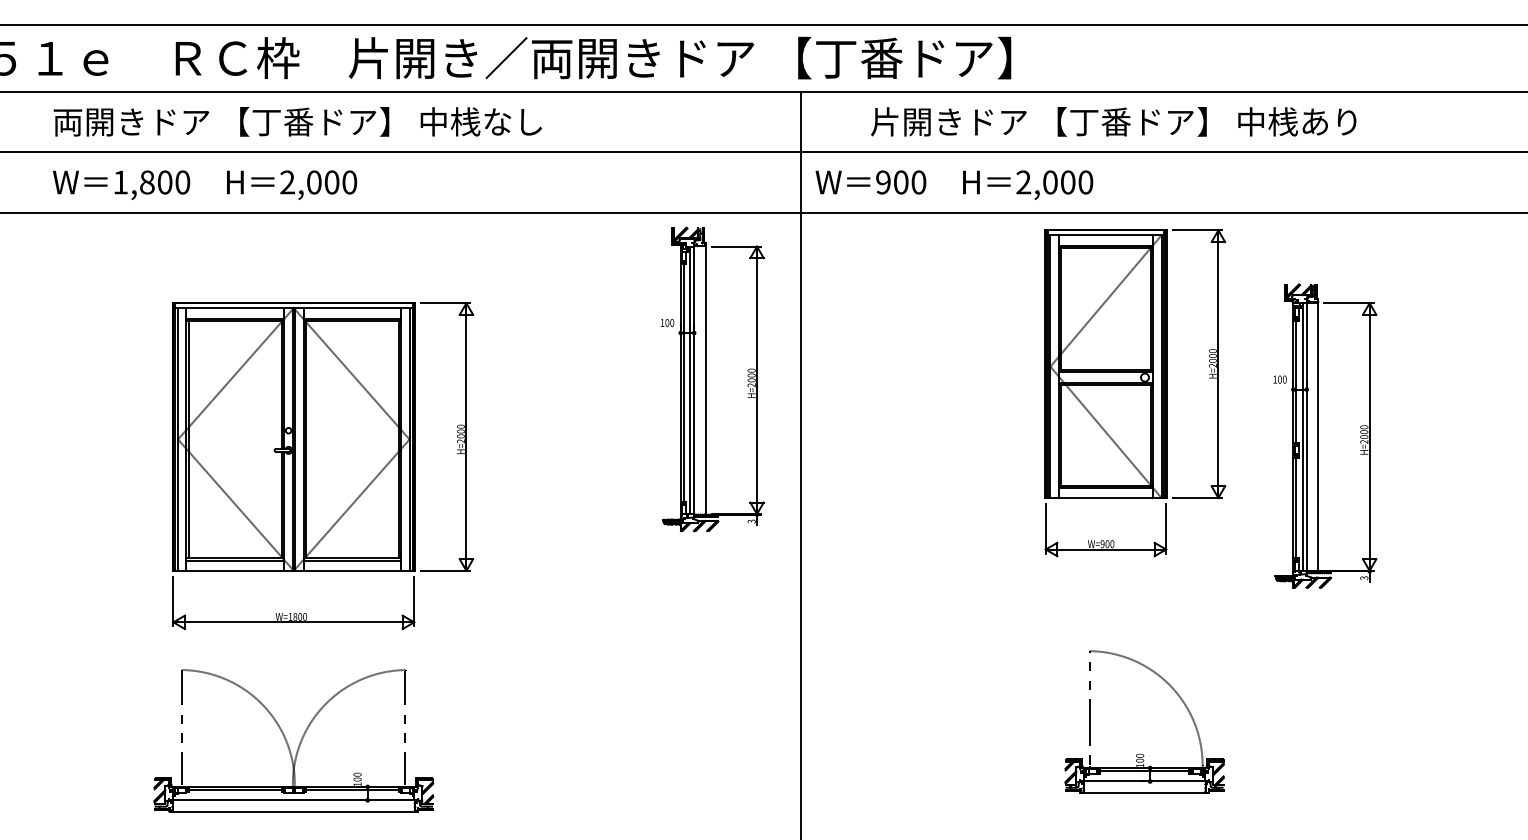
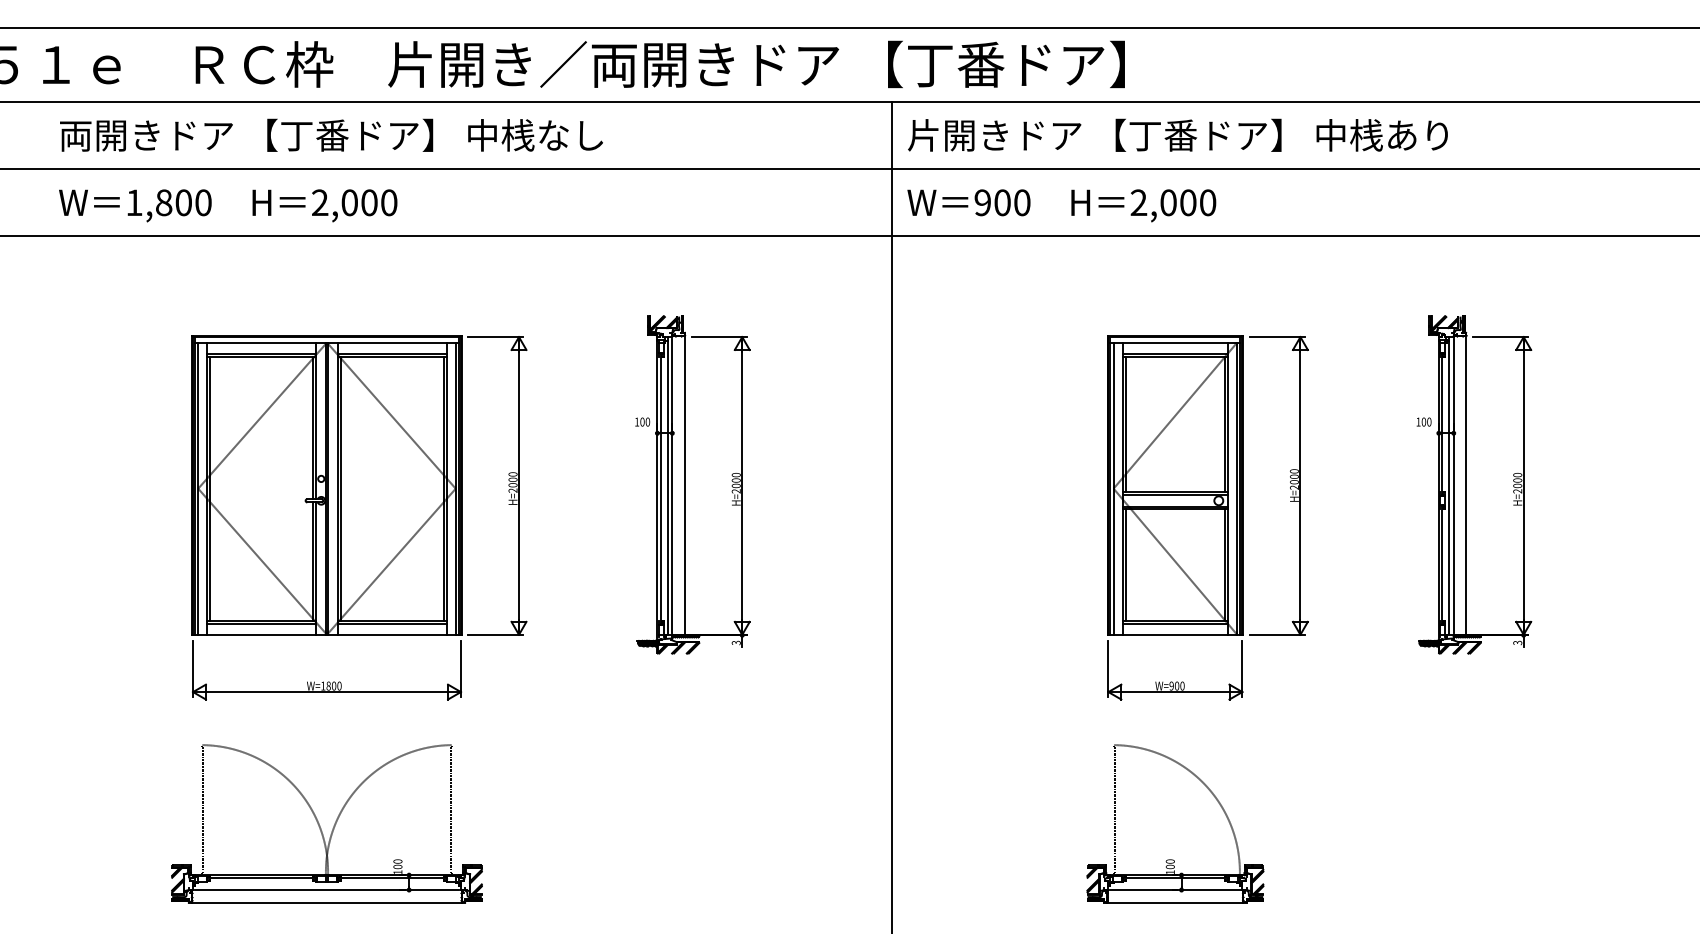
text: (1113, 121) -> (1177, 134), moved
part: (706, 379) -> (685, 484), moved
part: (1134, 392) -> (1207, 517), moved
part: (1142, 753) -> (1173, 859), moved

